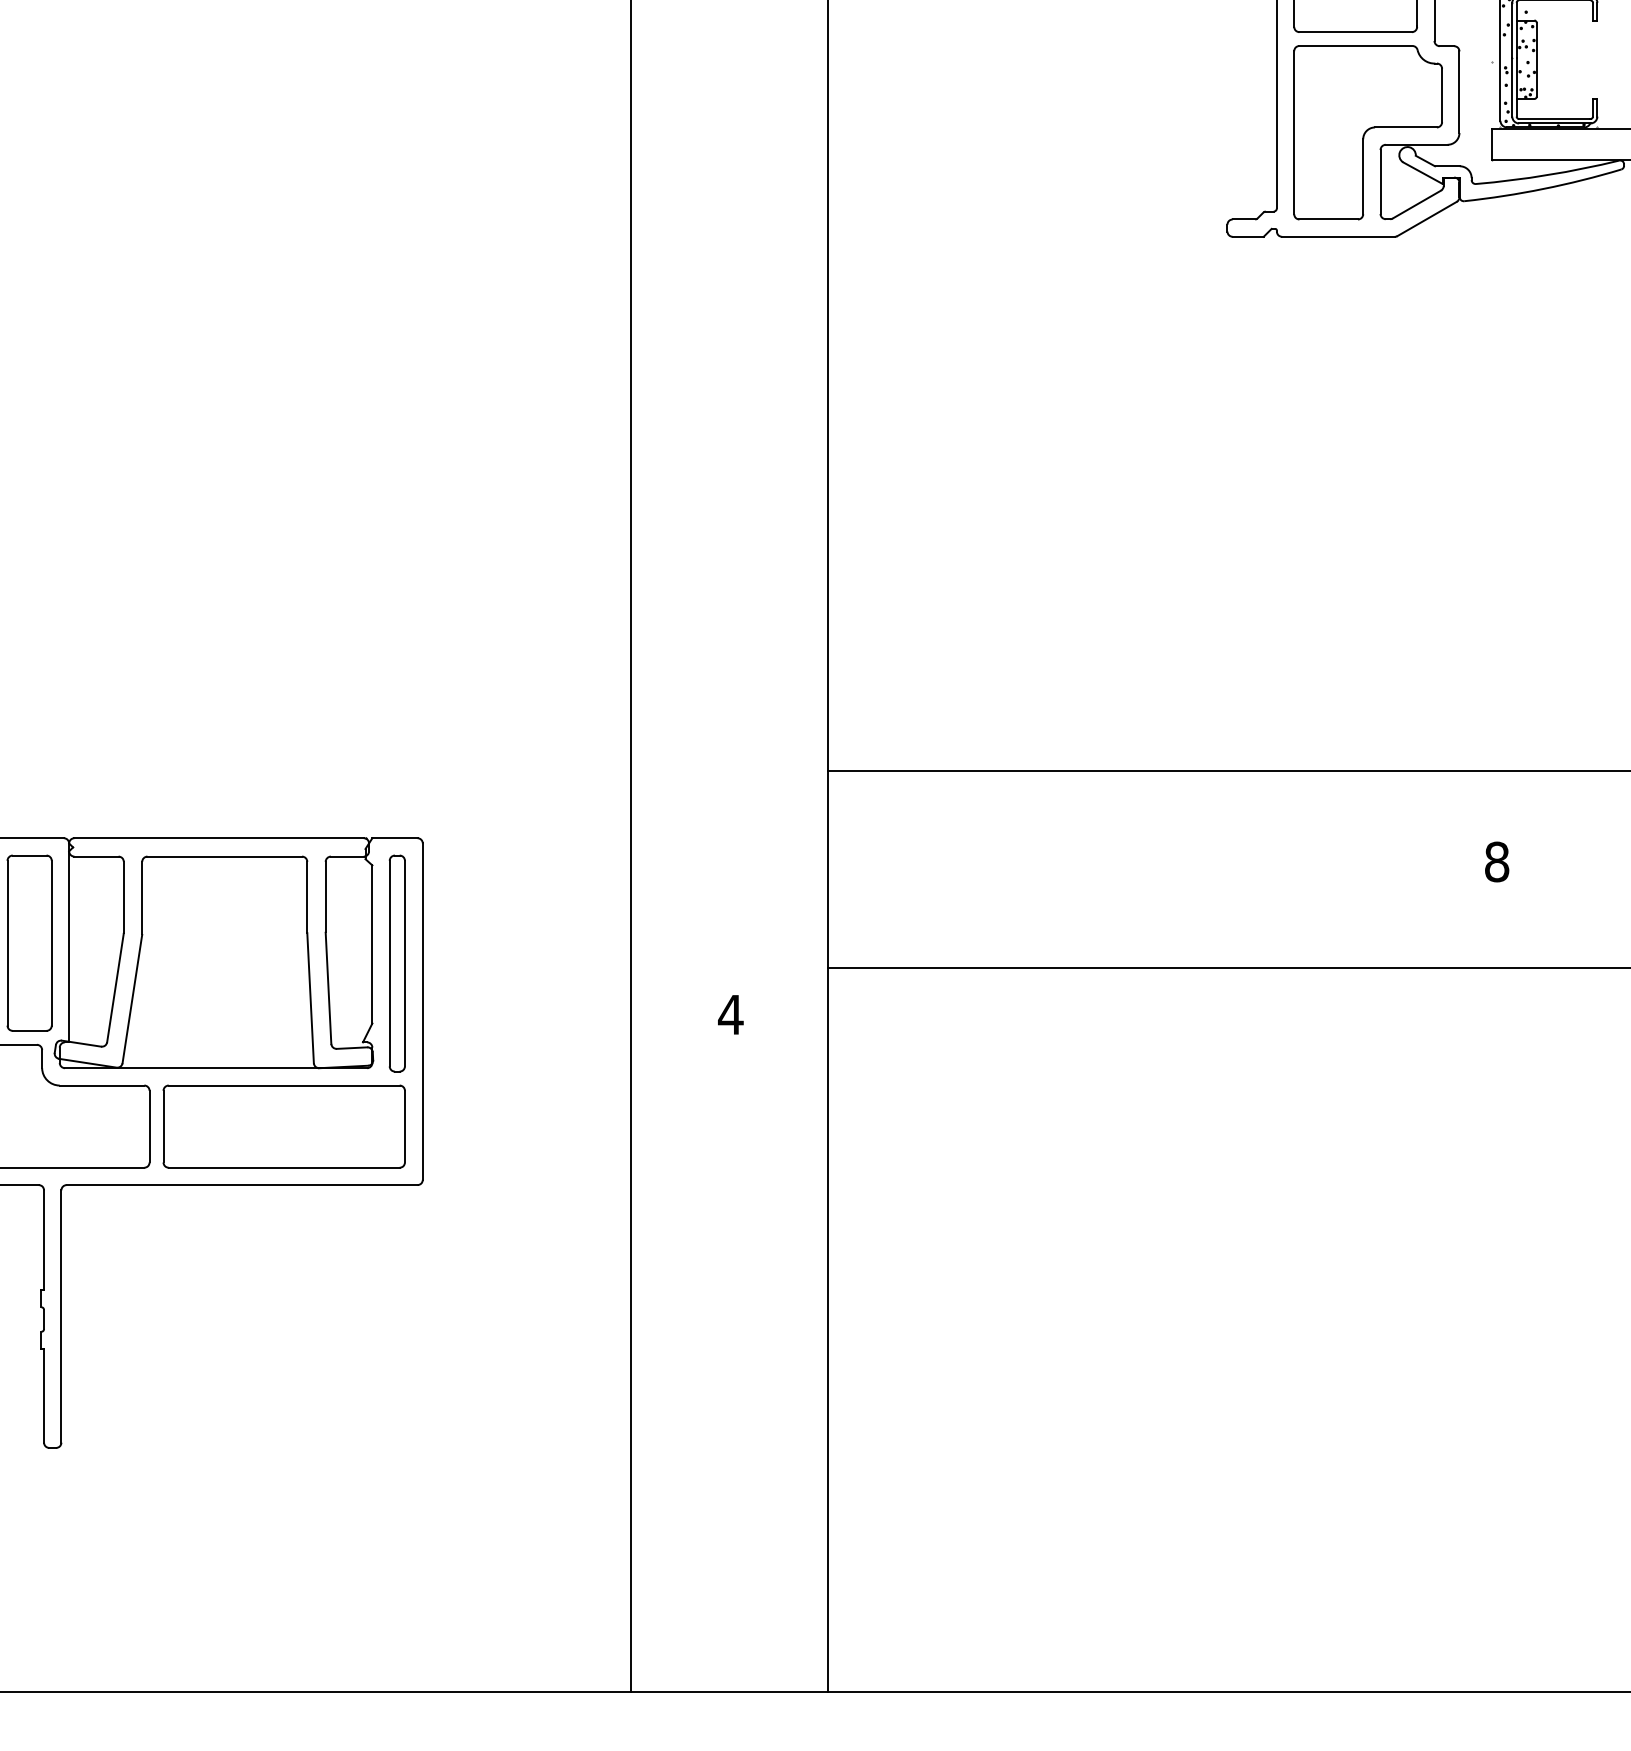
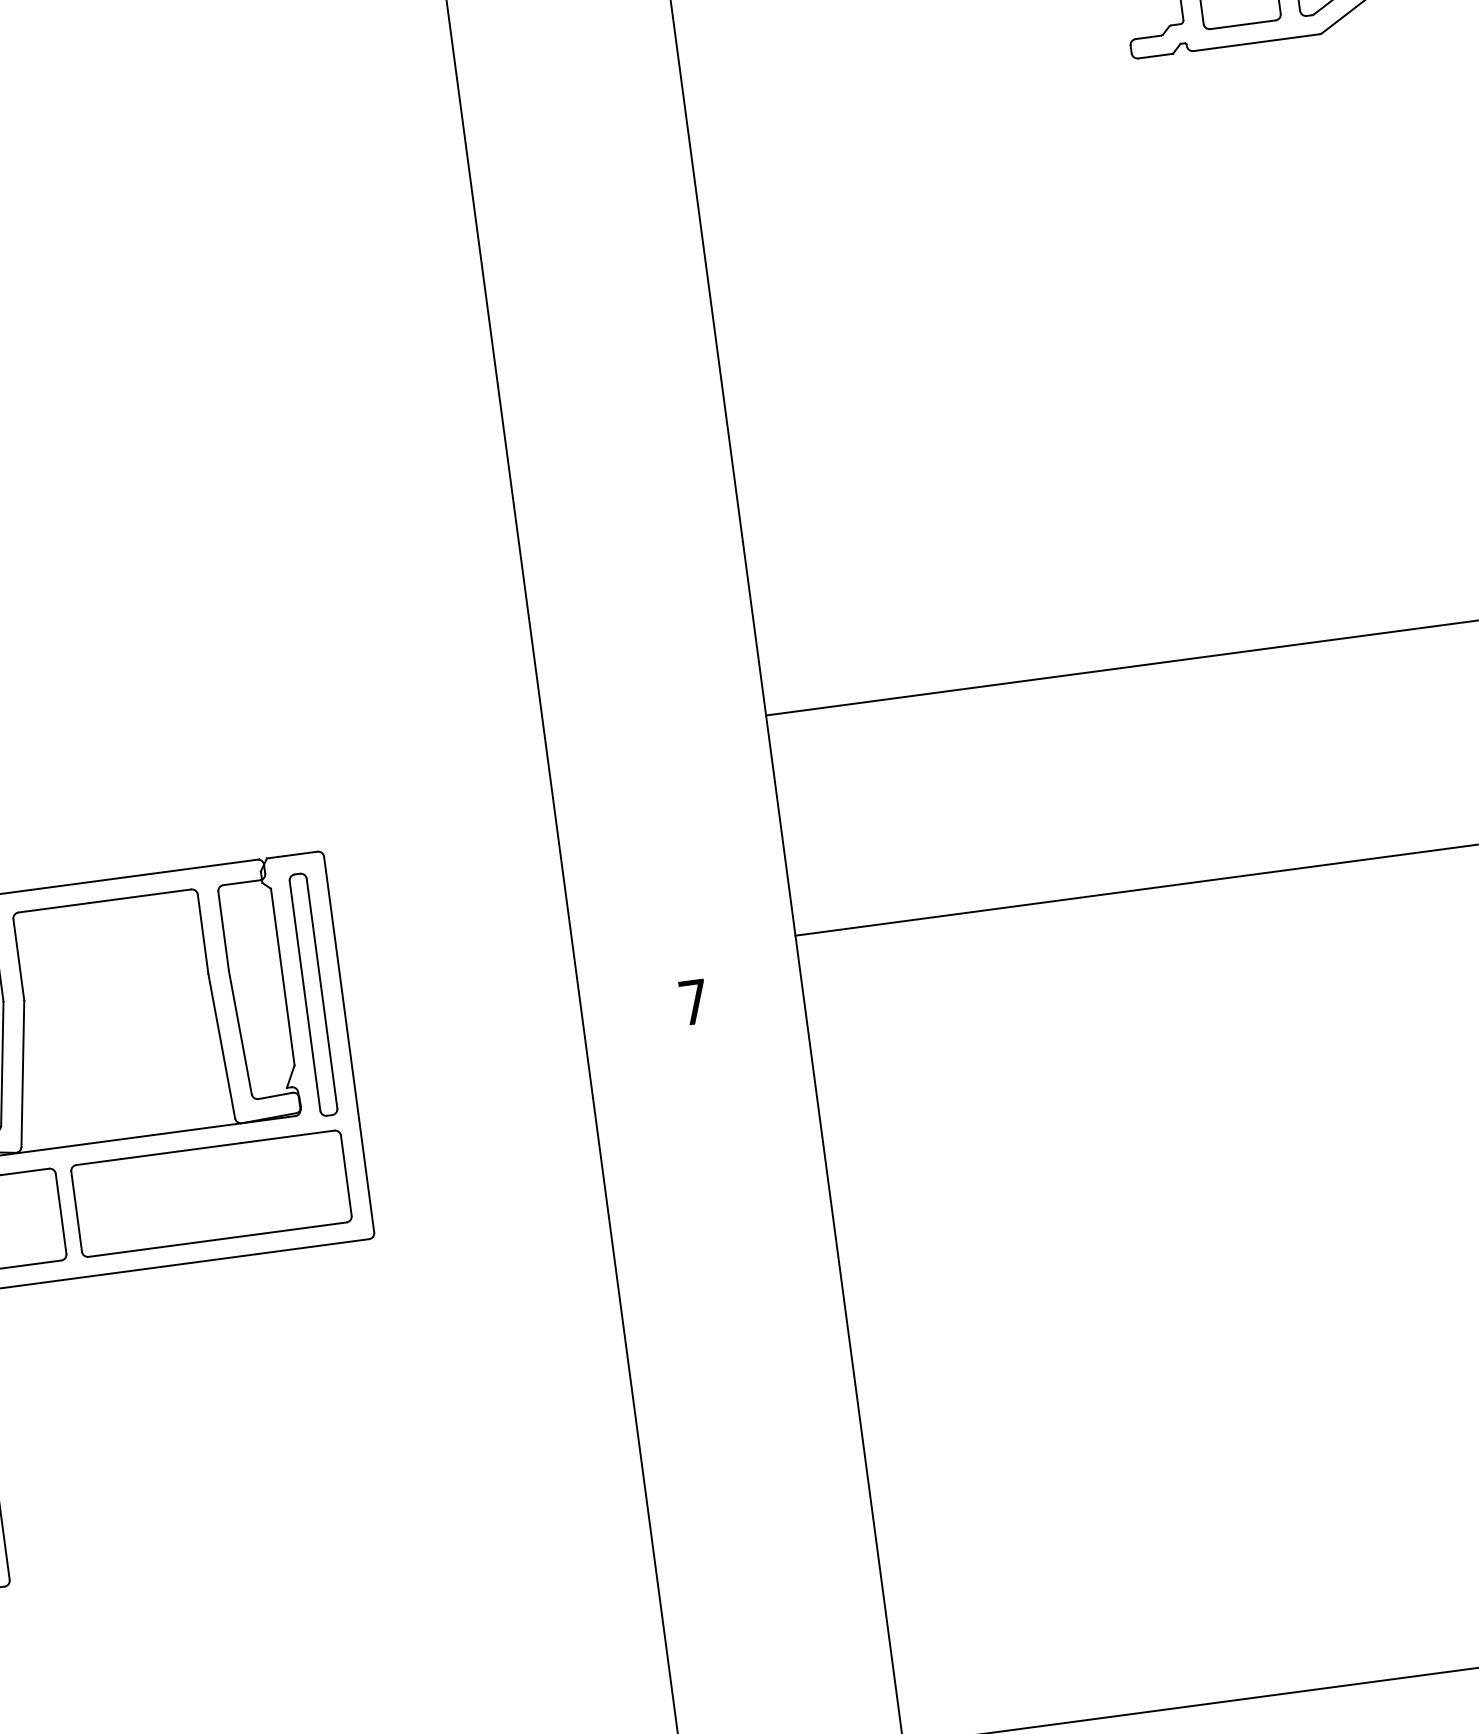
text: (730, 1014) -> (693, 1001), 4 -> 7

